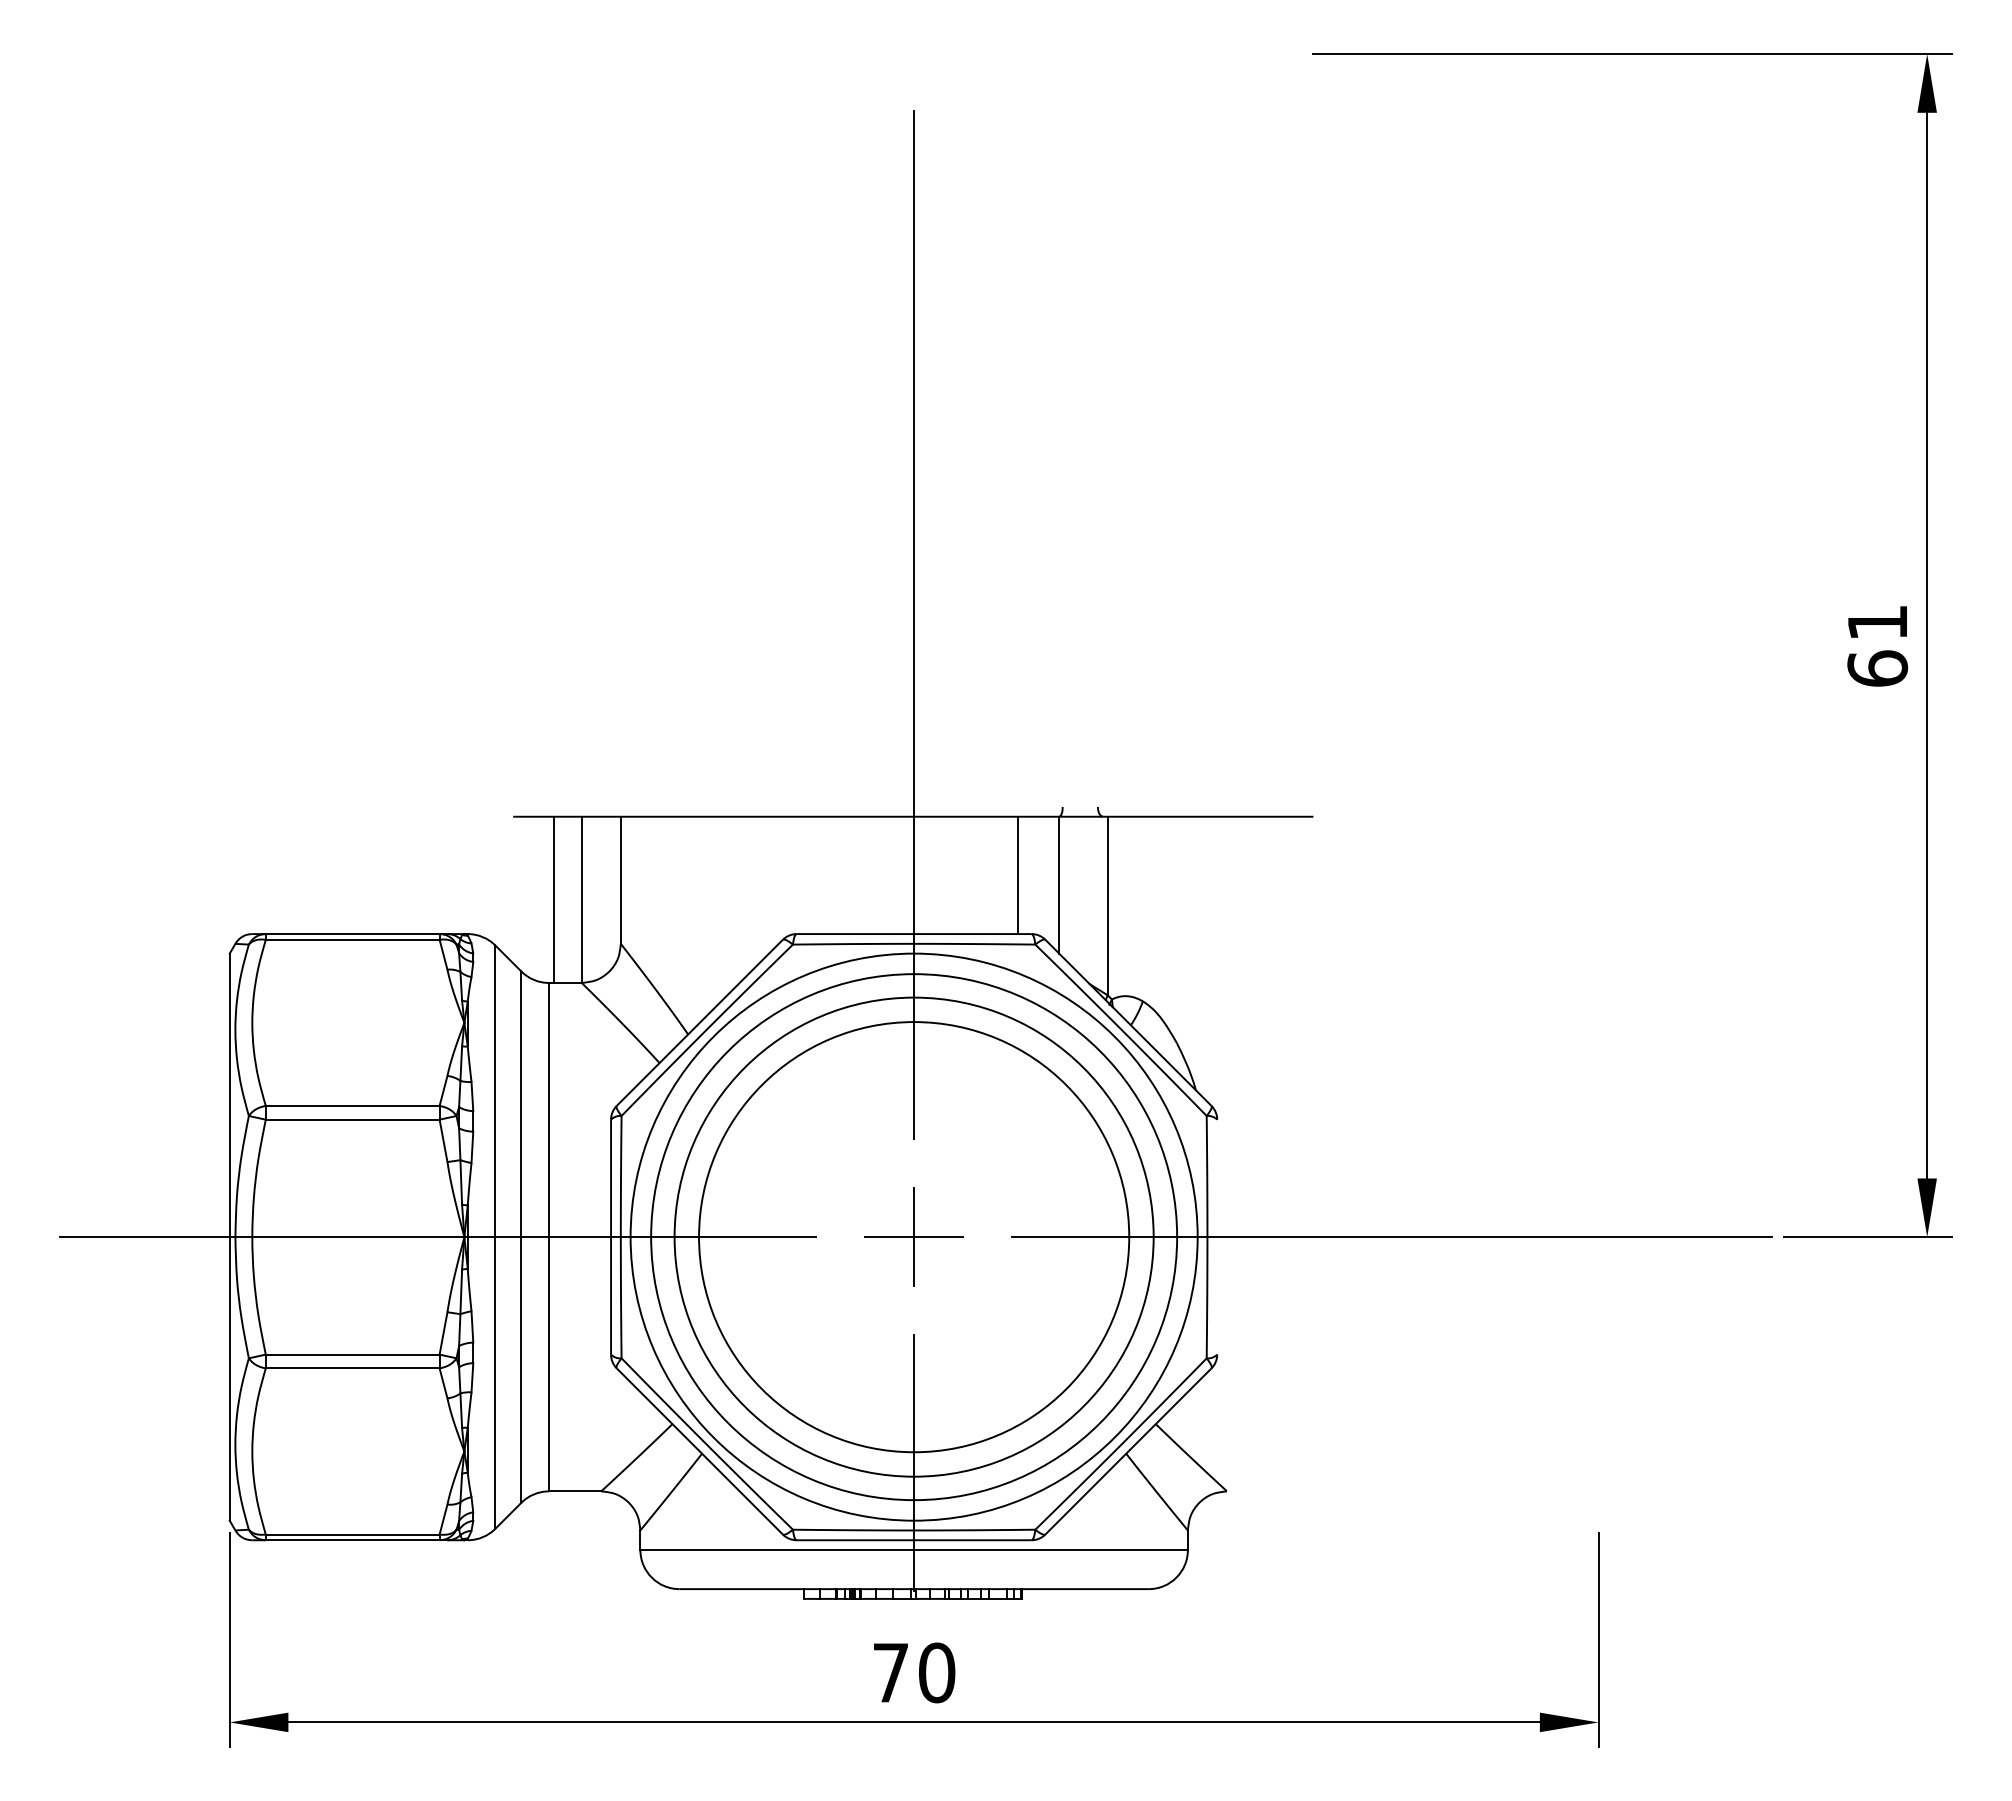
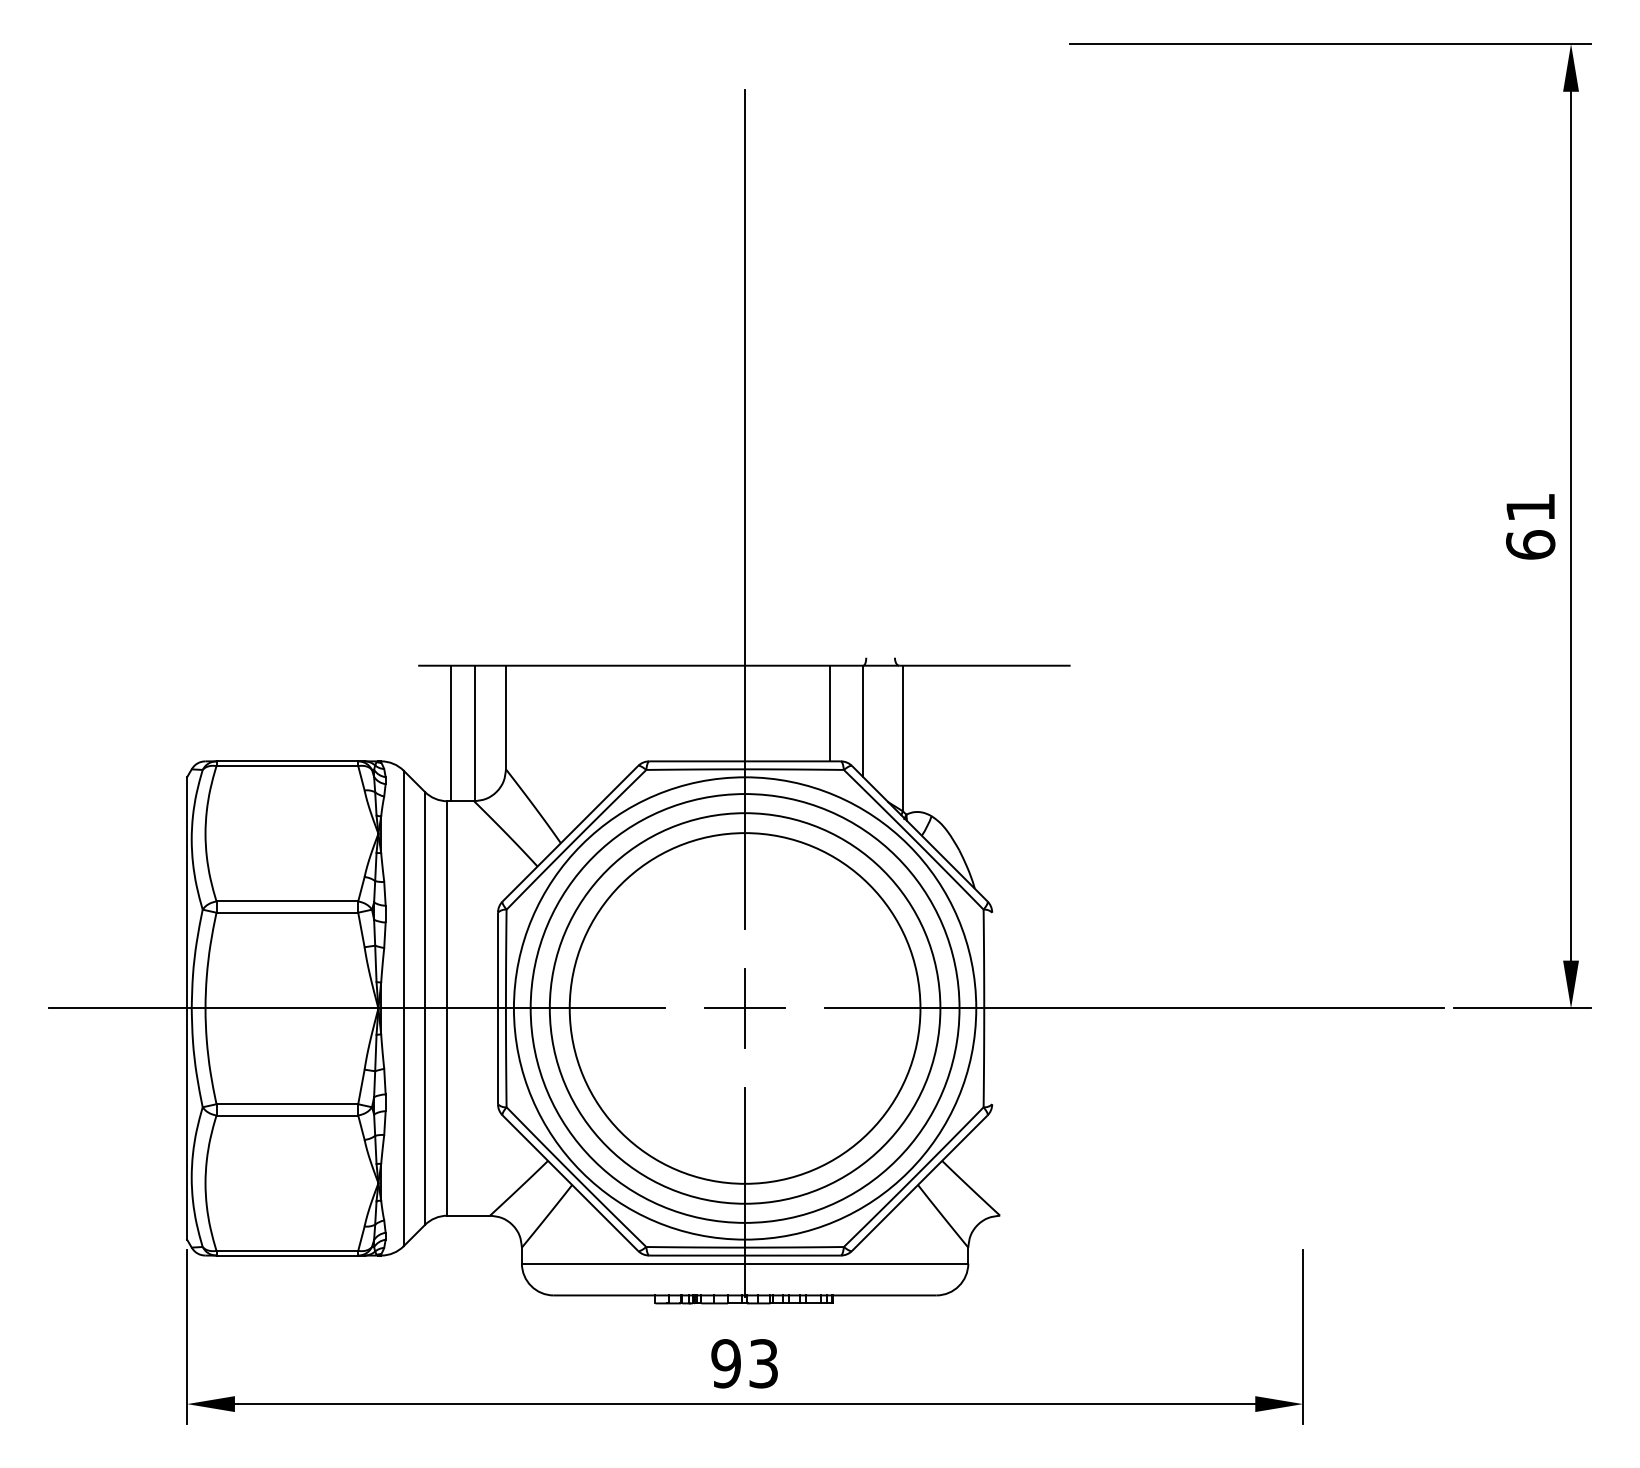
text: (913, 1672) -> (744, 1363), 70 -> 93

